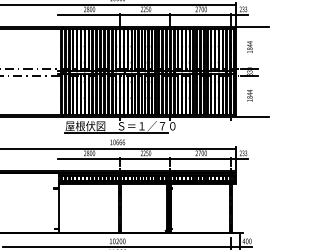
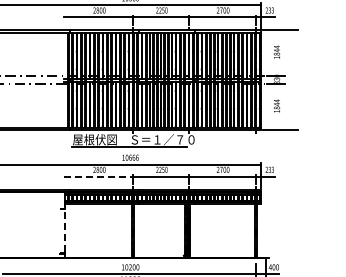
line: (88, 159) -> (98, 176), solid -> dashed
line: (58, 208) -> (65, 230), solid -> dashed

